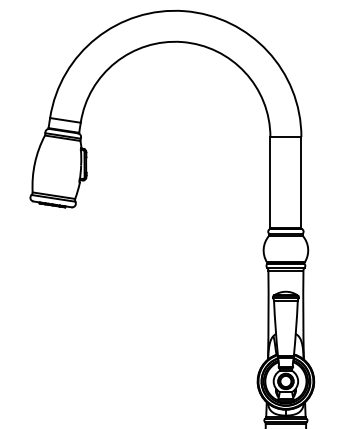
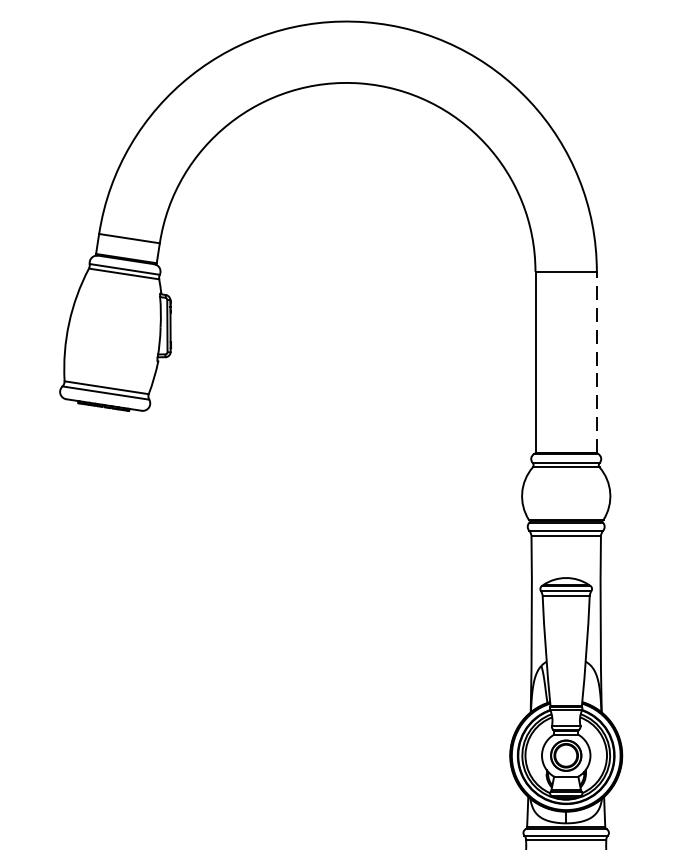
line: (301, 182) -> (597, 361), solid -> dashed

